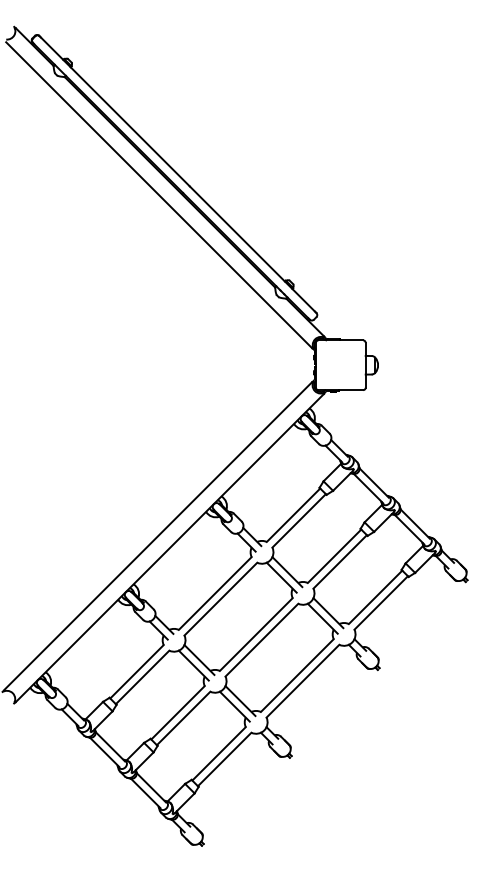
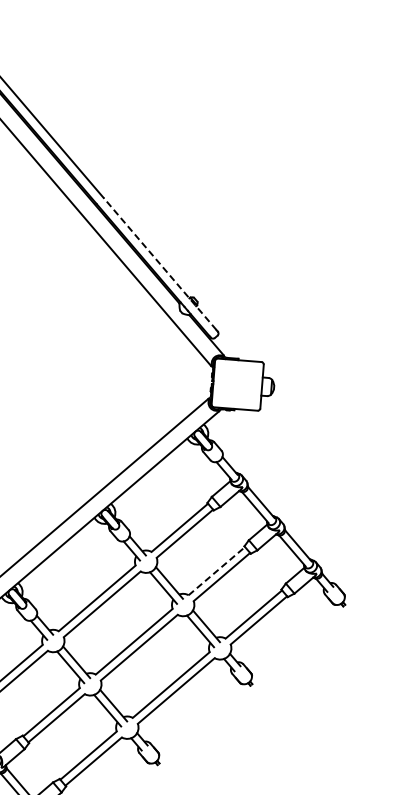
line: (252, 248) -> (160, 263), solid -> dashed
line: (334, 556) -> (216, 571), solid -> dashed

